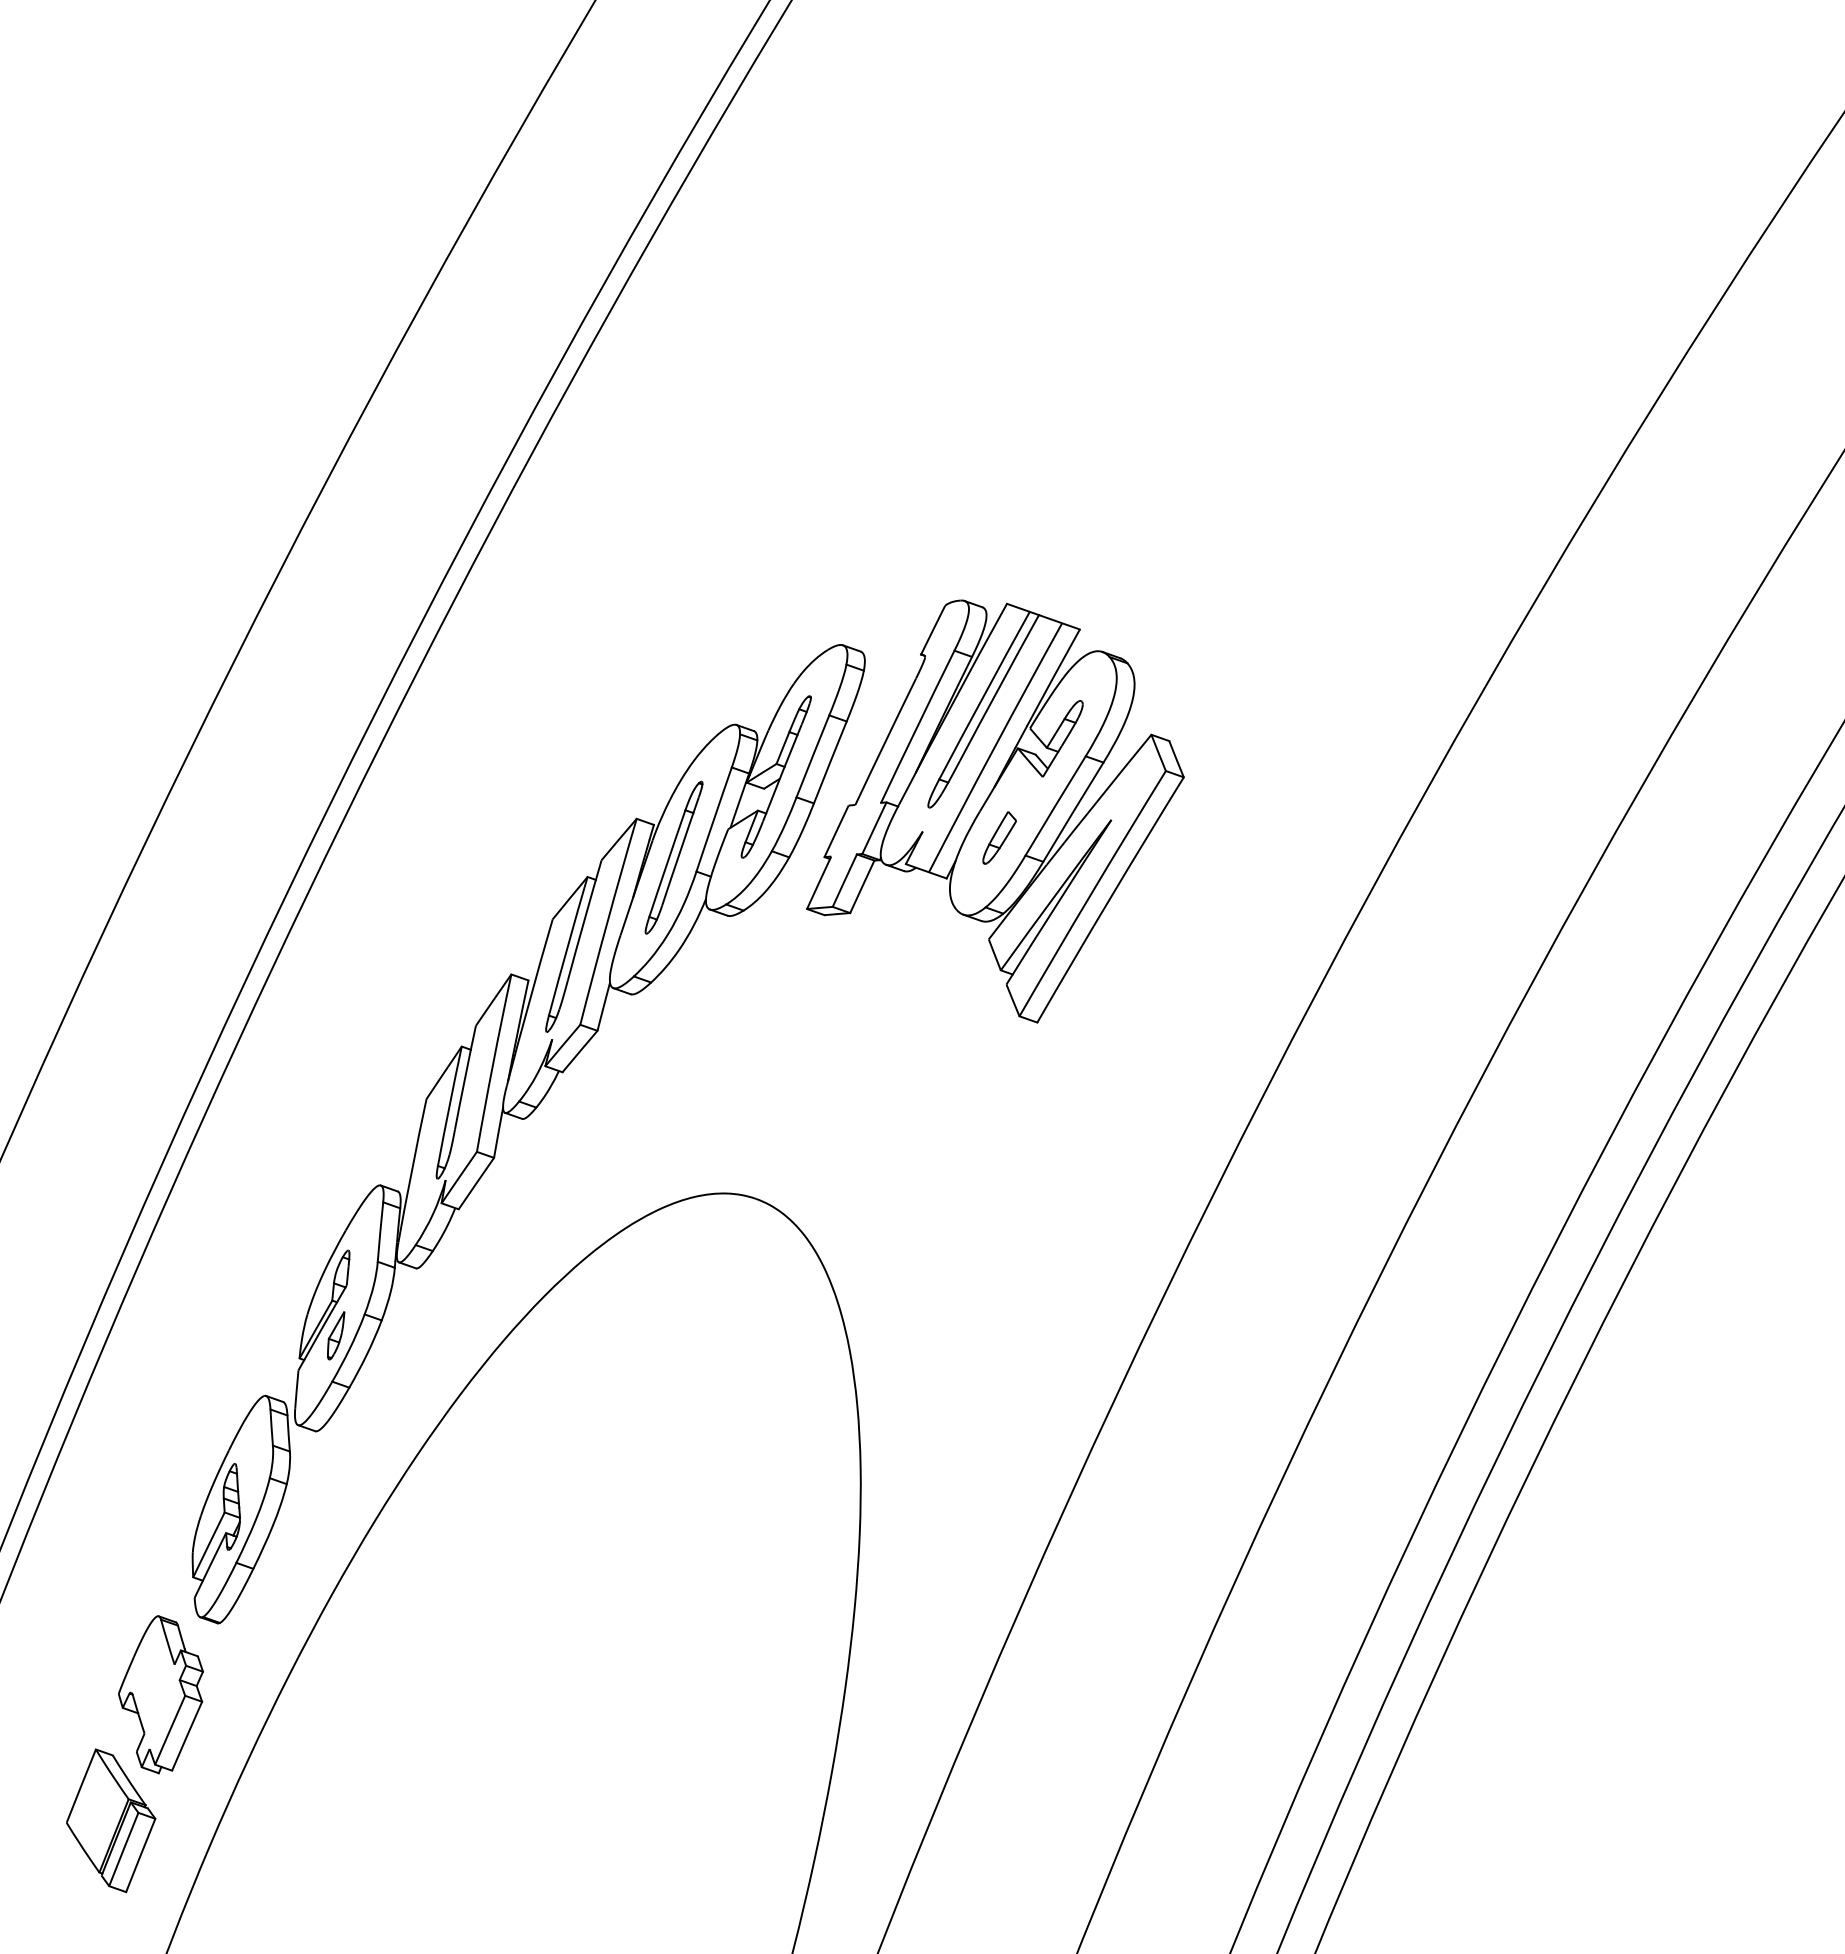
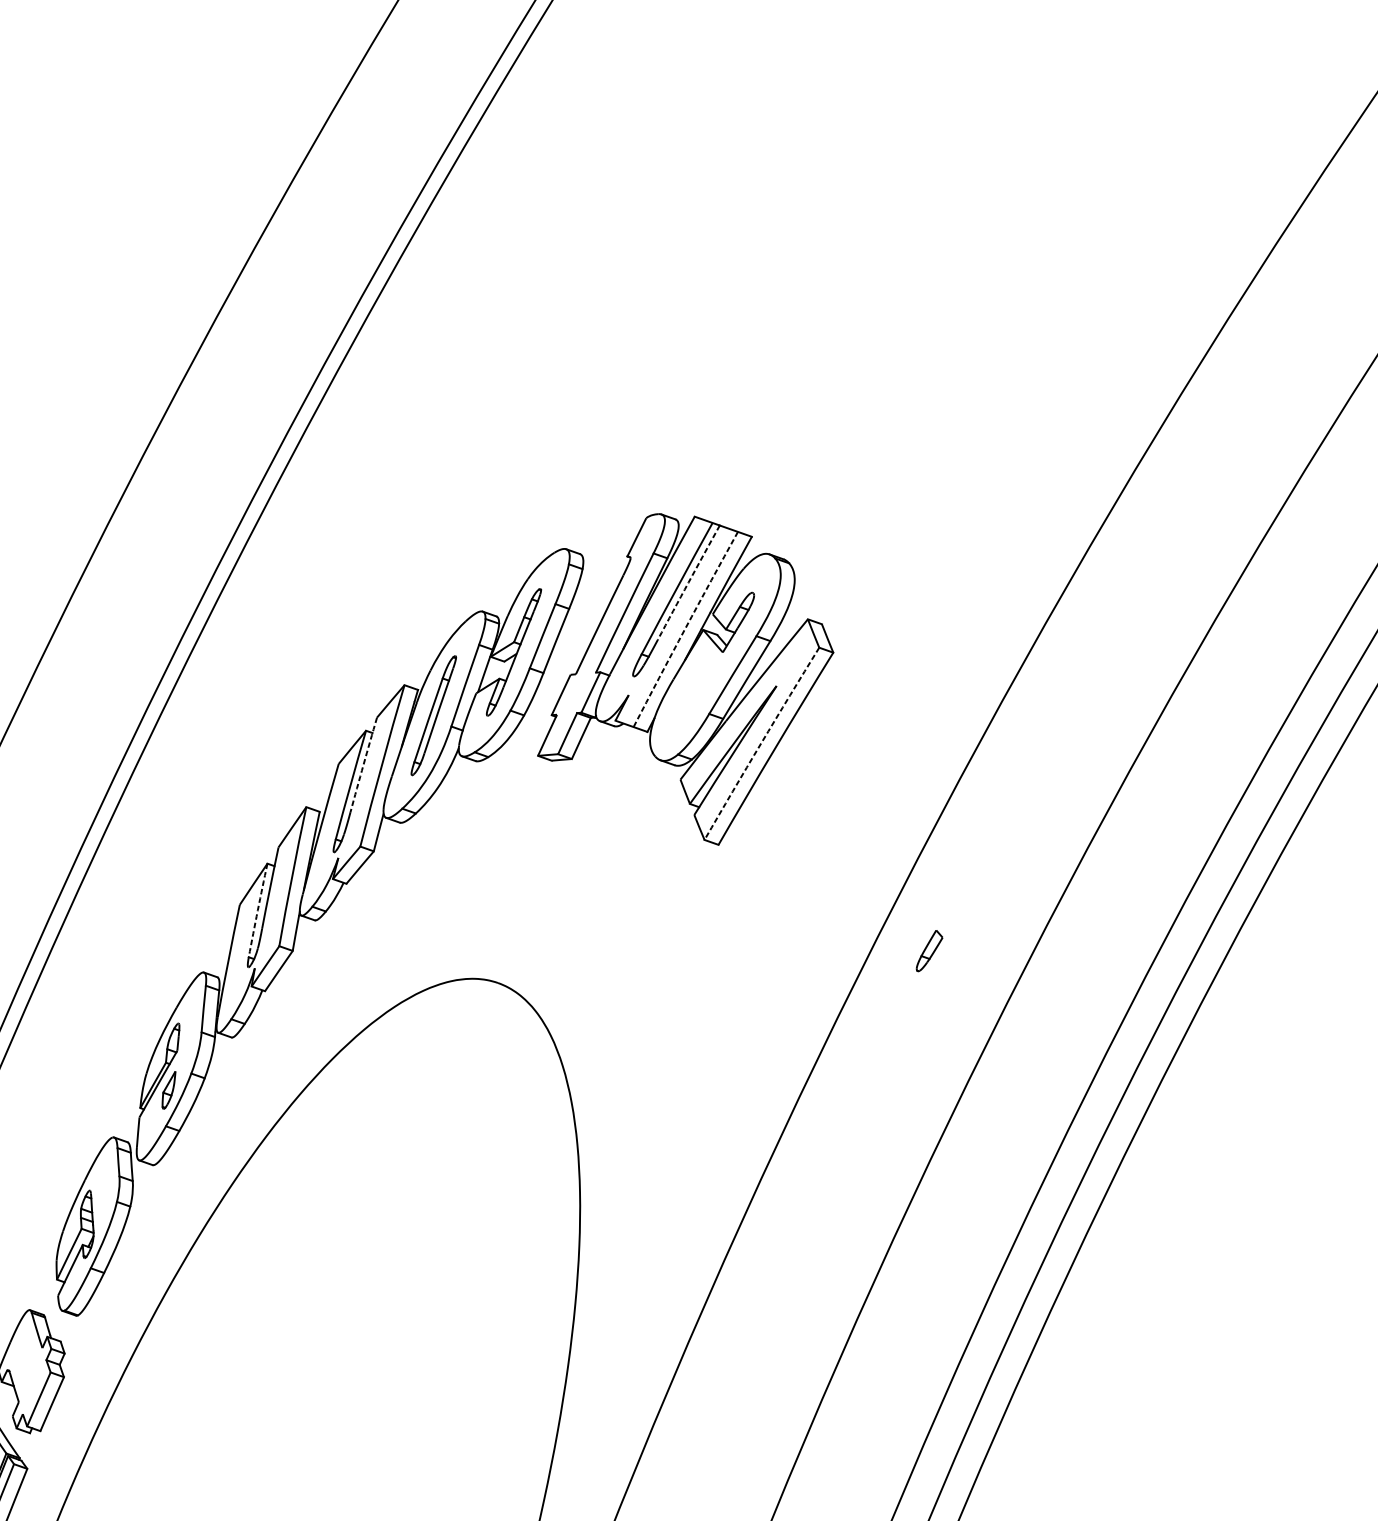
arc: (999, 687) -> (688, 582), solid -> dashed
arc: (994, 747) -> (684, 629), solid -> dashed
part: (999, 837) -> (929, 950), moved
arc: (1091, 893) -> (760, 743), solid -> dashed
arc: (584, 920) -> (363, 764), solid -> dashed
arc: (449, 1106) -> (257, 910), solid -> dashed

